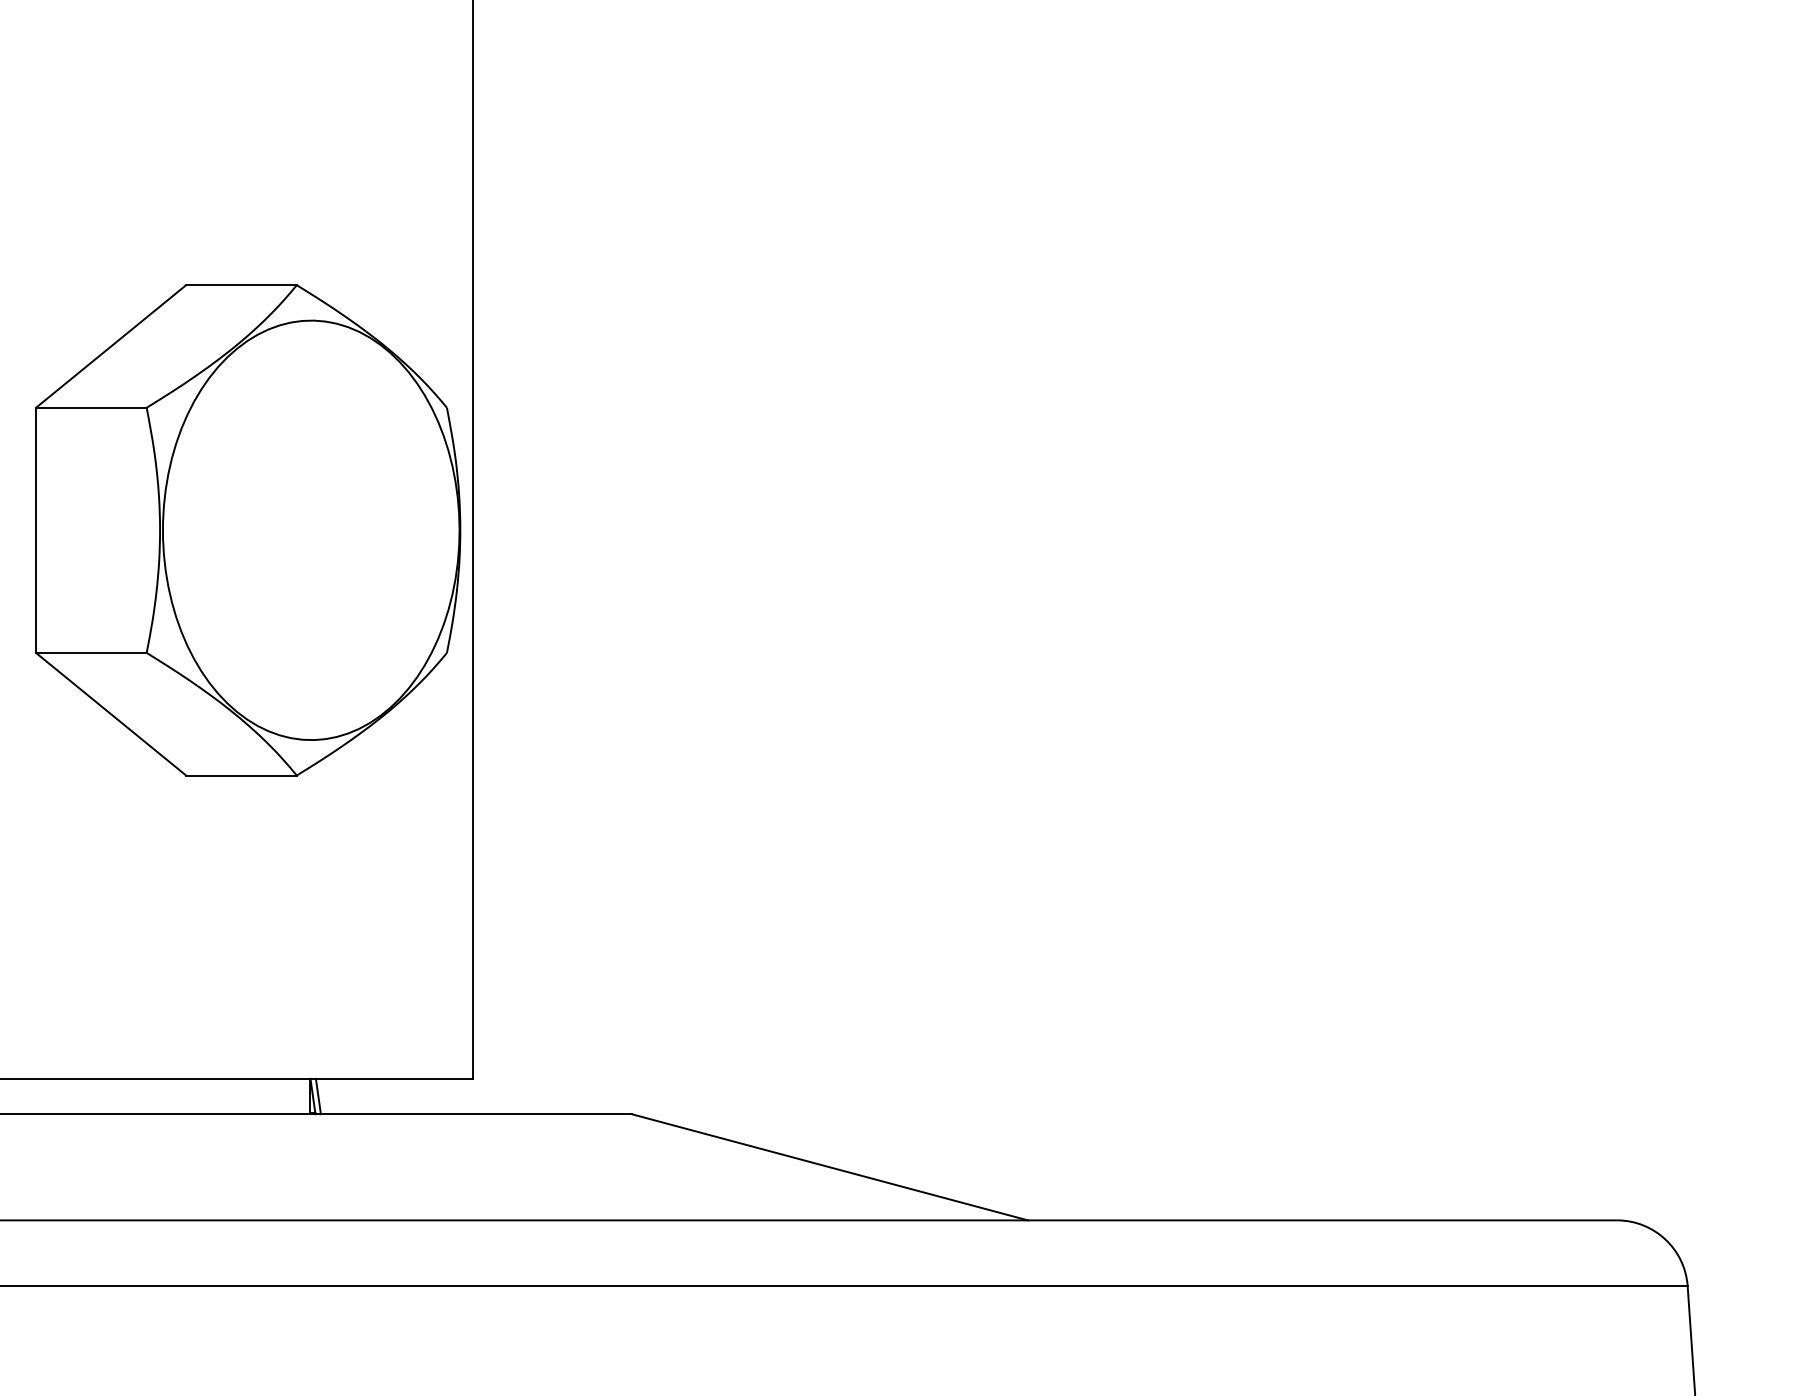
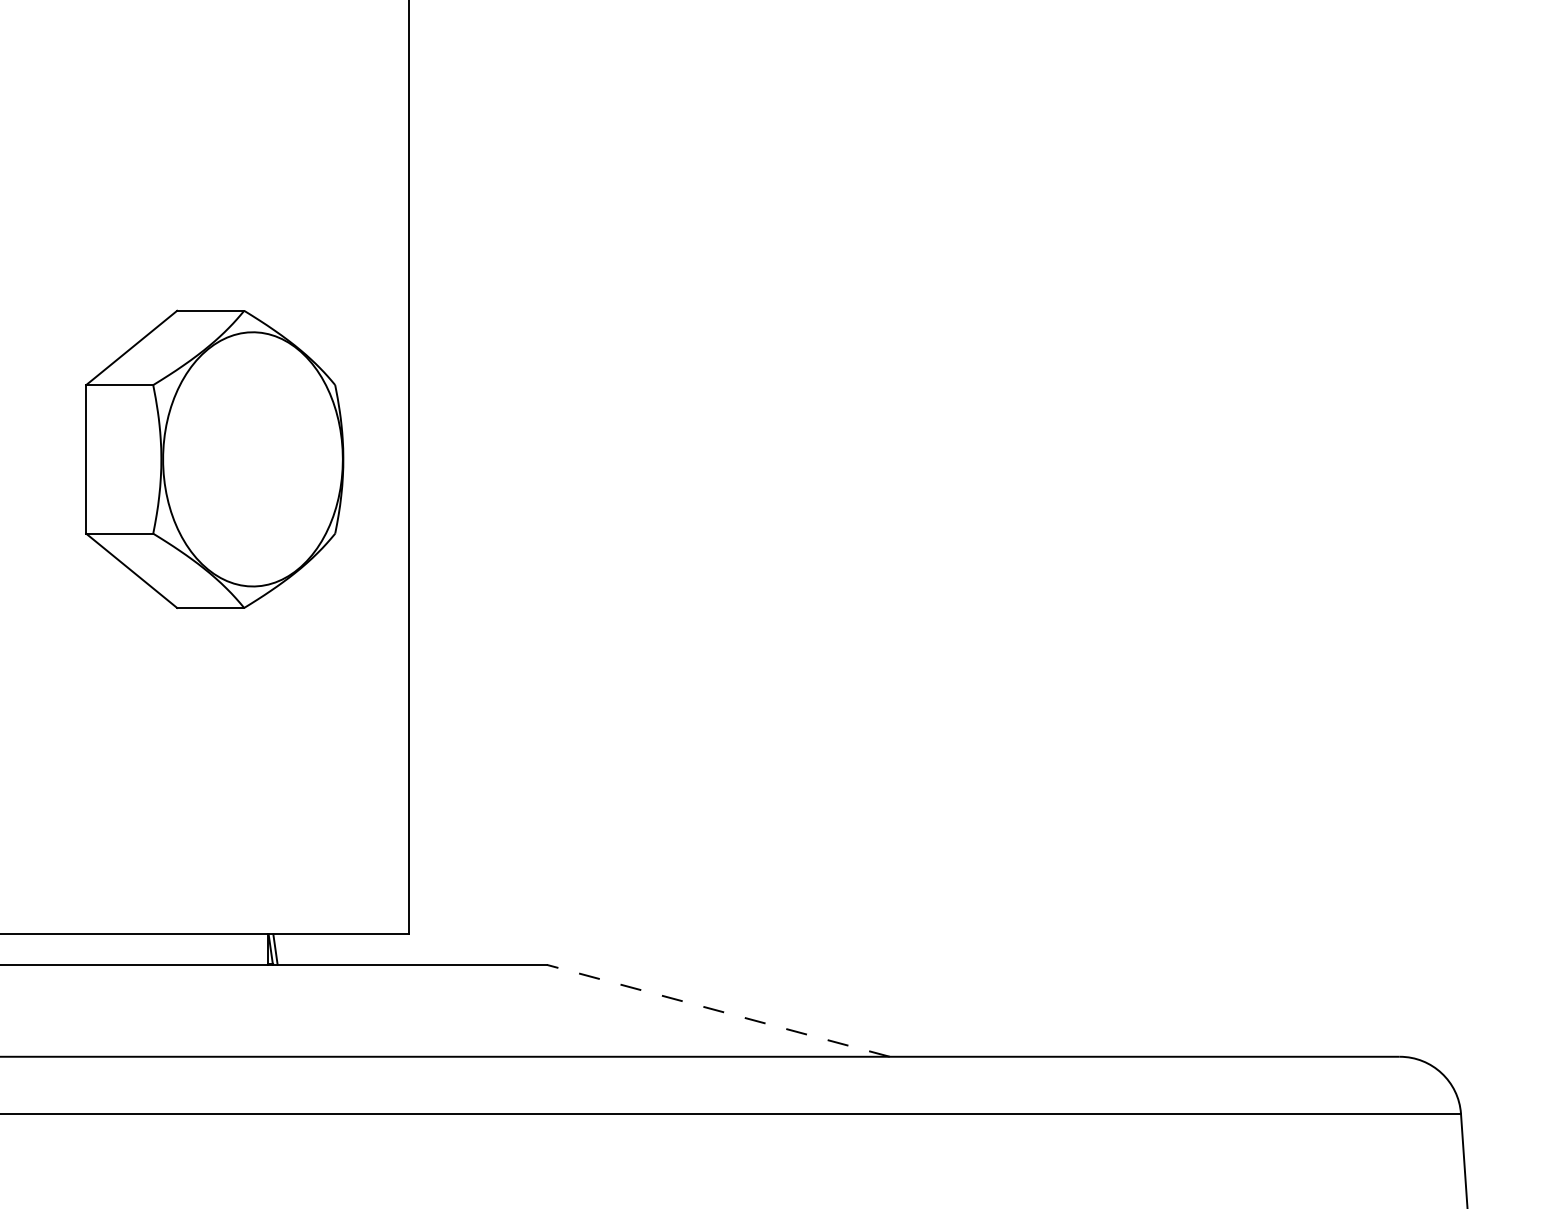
part: (248, 530) -> (214, 459), size x0.7
line: (829, 1167) -> (717, 1010), solid -> dashed

